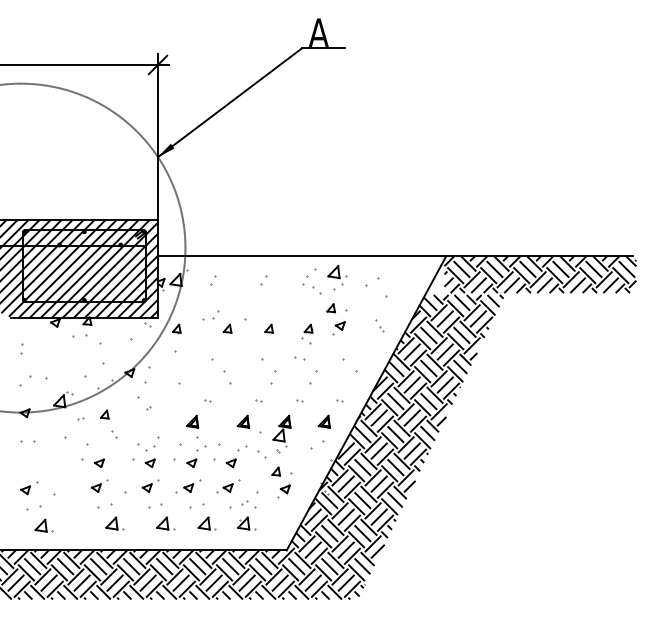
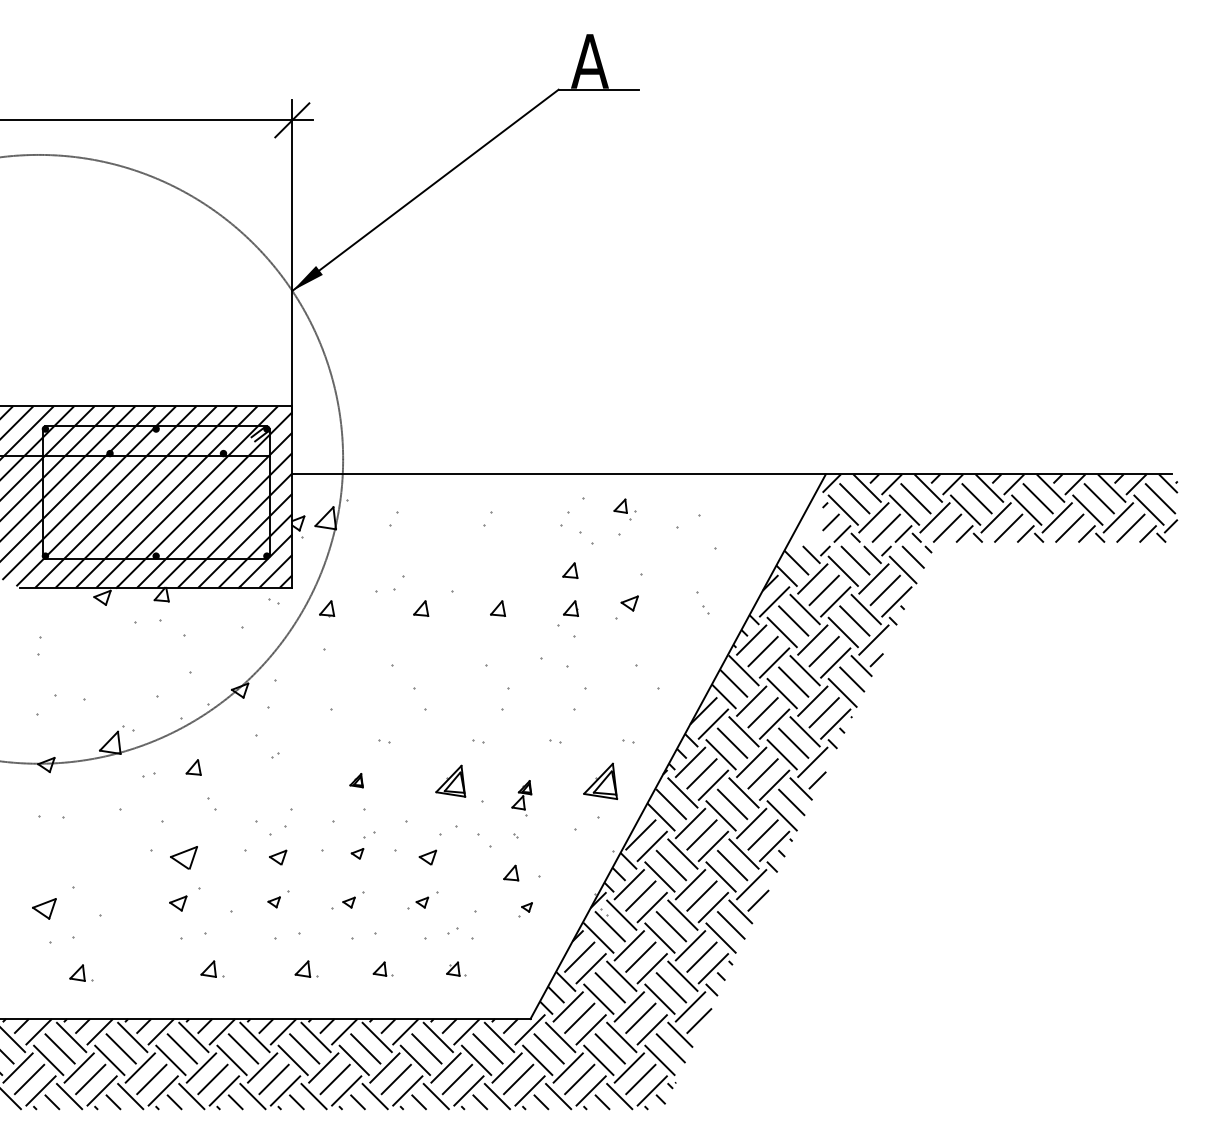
part: (337, 275) -> (624, 509), size x0.6
part: (330, 308) -> (569, 571), moved
part: (299, 358) -> (554, 663), size x1.6
part: (192, 421) -> (356, 780), size x0.6
part: (242, 421) -> (448, 780), size x1.4
part: (323, 421) -> (598, 780), size x1.6
part: (281, 430) -> (520, 796), size x0.6
part: (196, 456) -> (363, 845), size x0.7
part: (99, 462) -> (184, 856), size x1.6
part: (150, 485) -> (278, 898), size x0.7
part: (188, 486) -> (348, 900), size x0.7
part: (228, 486) -> (422, 900), size x0.7
part: (29, 488) -> (54, 904), size x1.4
part: (283, 491) -> (524, 909), size x0.6
part: (114, 523) -> (211, 969), size x0.7
part: (165, 523) -> (306, 969), size x0.7
part: (206, 523) -> (382, 969), size x0.6
part: (246, 523) -> (456, 969), size x0.6
part: (43, 525) -> (80, 972), size x0.7

